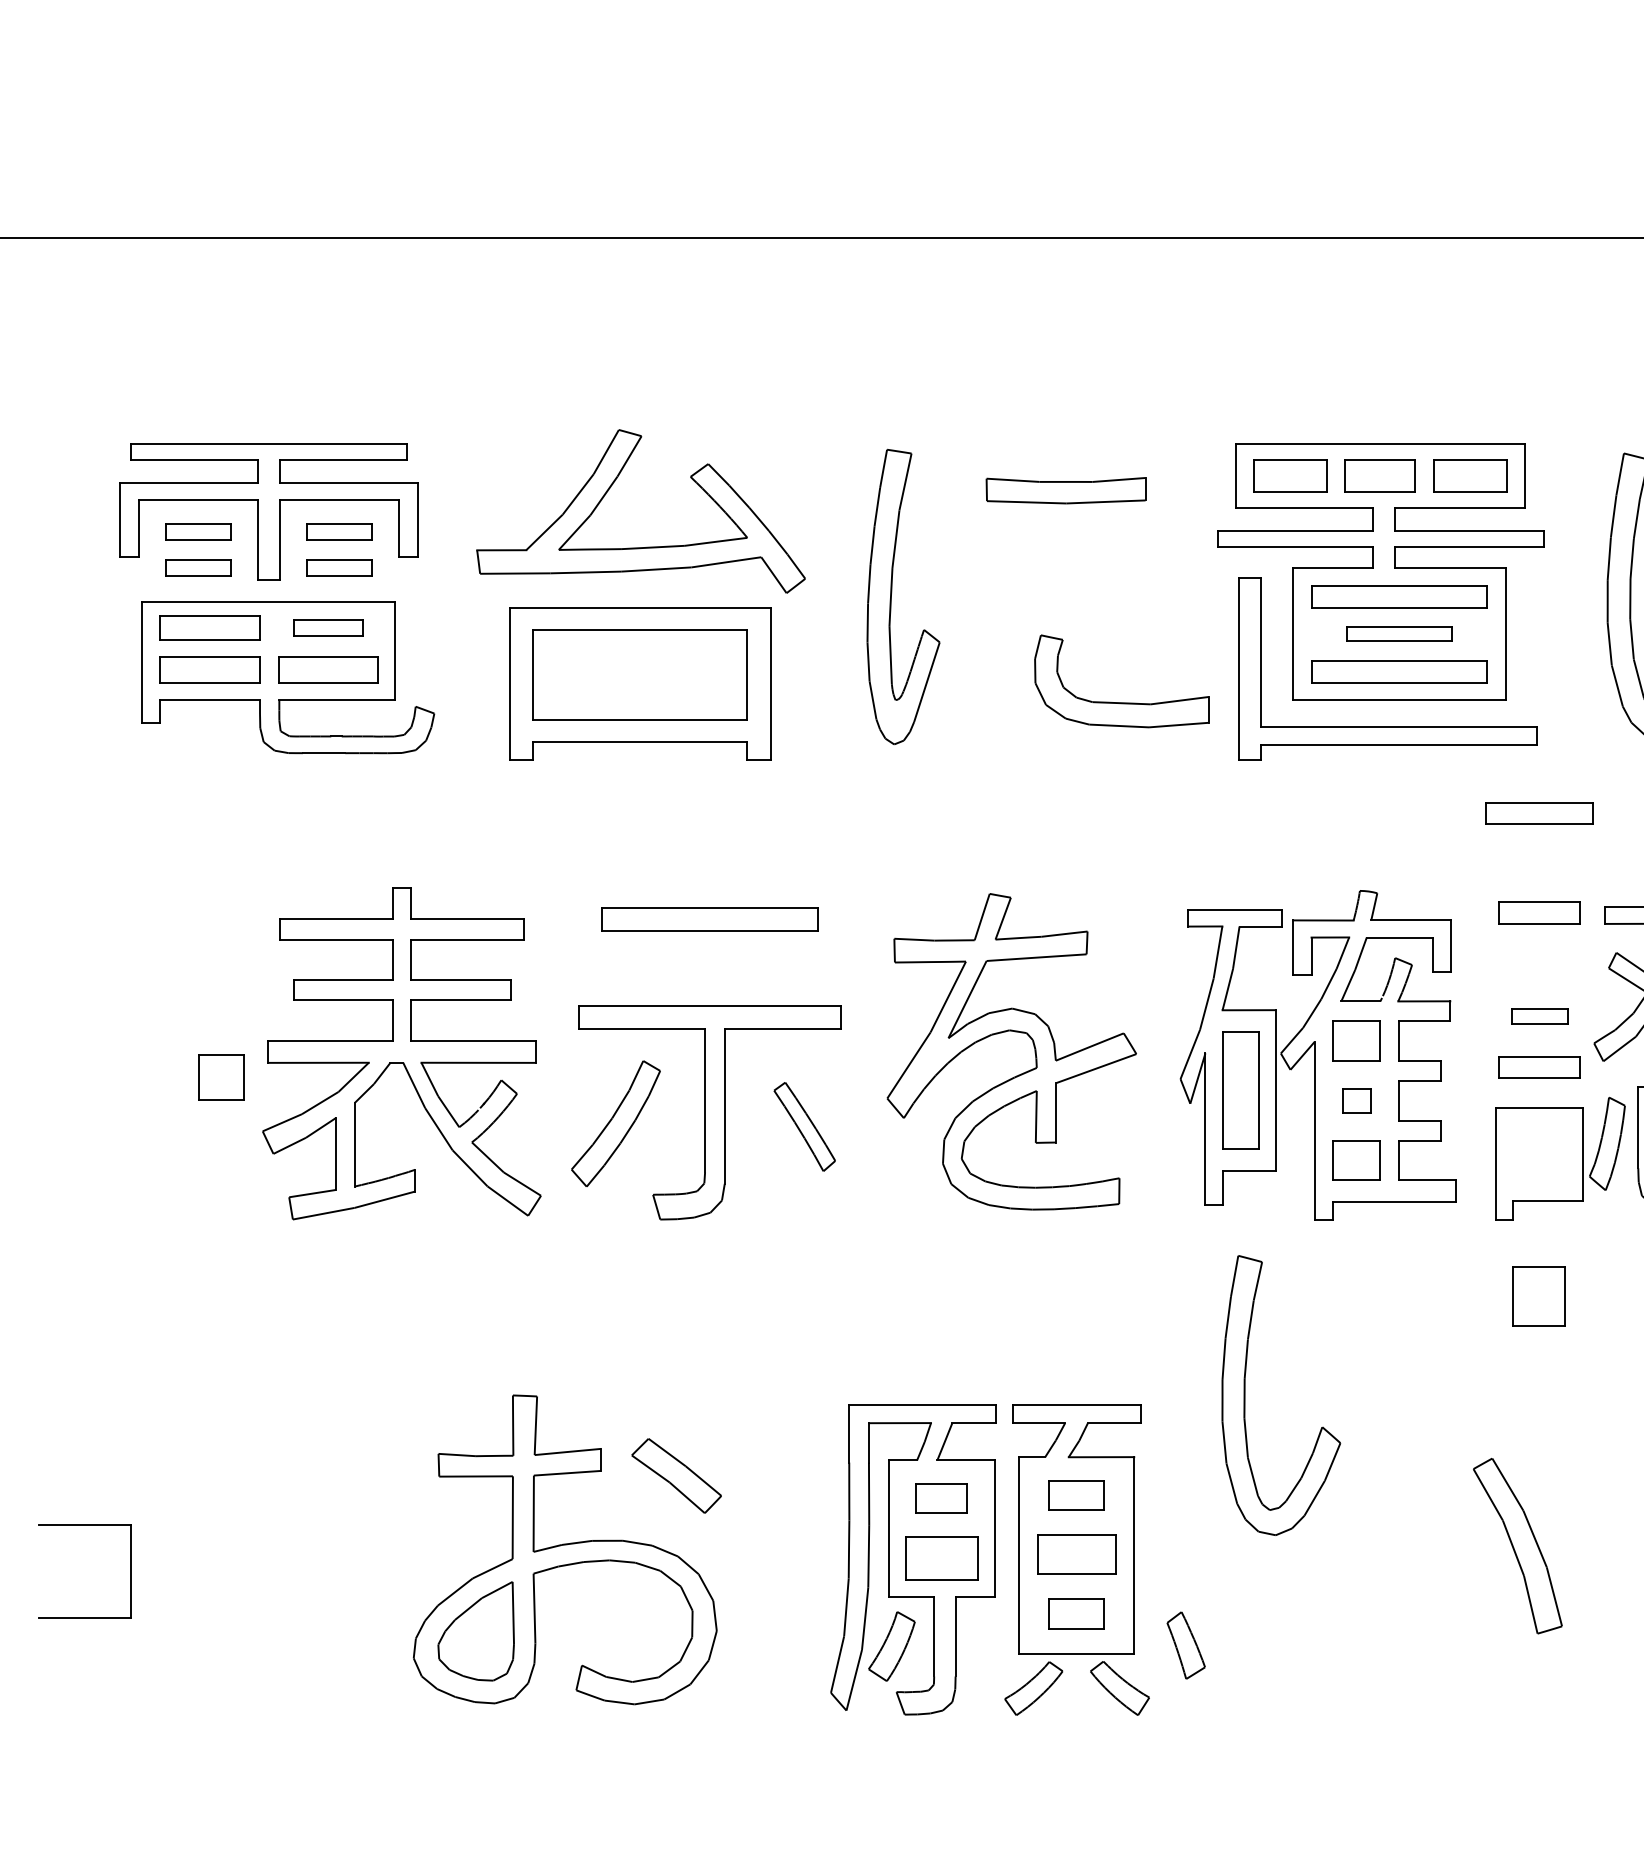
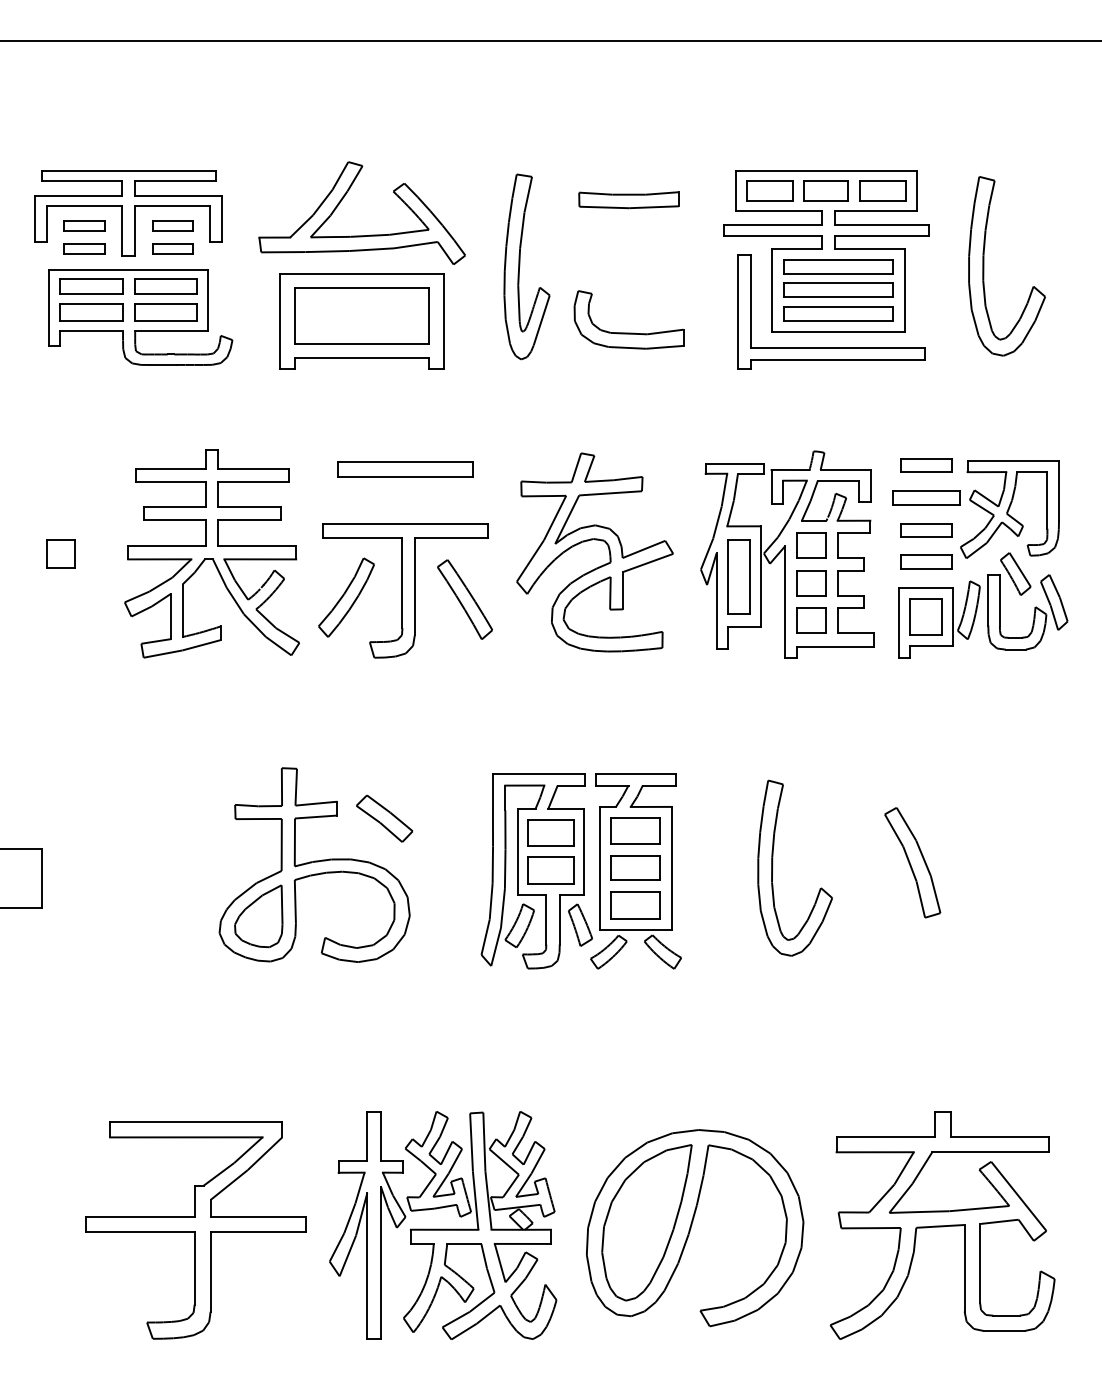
part: (327, 628) -> (165, 286), size x1.43
part: (1399, 632) -> (838, 289), size x1.67
part: (1120, 701) -> (628, 332), moved
part: (1539, 812) -> (926, 497), moved
part: (1539, 1016) -> (926, 530), size x1.43
part: (220, 1077) -> (60, 553), moved
part: (1356, 1101) -> (811, 583), size x1.67
part: (803, 1126) -> (464, 599), size x1.43
part: (1538, 1295) -> (925, 616), moved
part: (1246, 1392) -> (773, 866), moved
part: (1076, 1494) -> (635, 830), size x1.43
part: (940, 1497) -> (550, 832), size x1.43
part: (1076, 1614) -> (635, 905), size x1.43
part: (1186, 1644) -> (580, 924), moved

